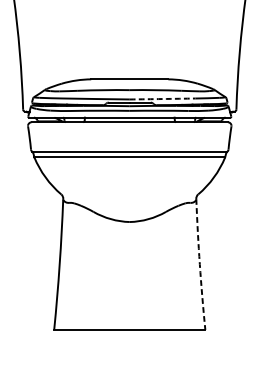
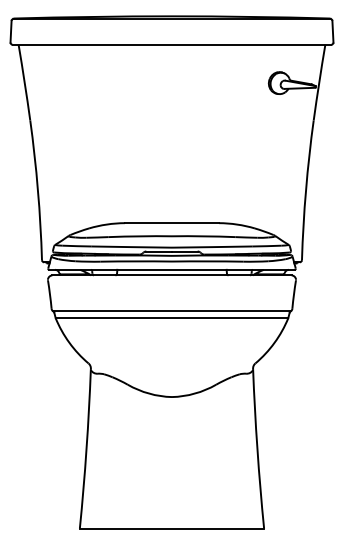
arc: (163, 99) -> (212, 247), dashed -> solid
arc: (199, 264) -> (257, 448), dashed -> solid

